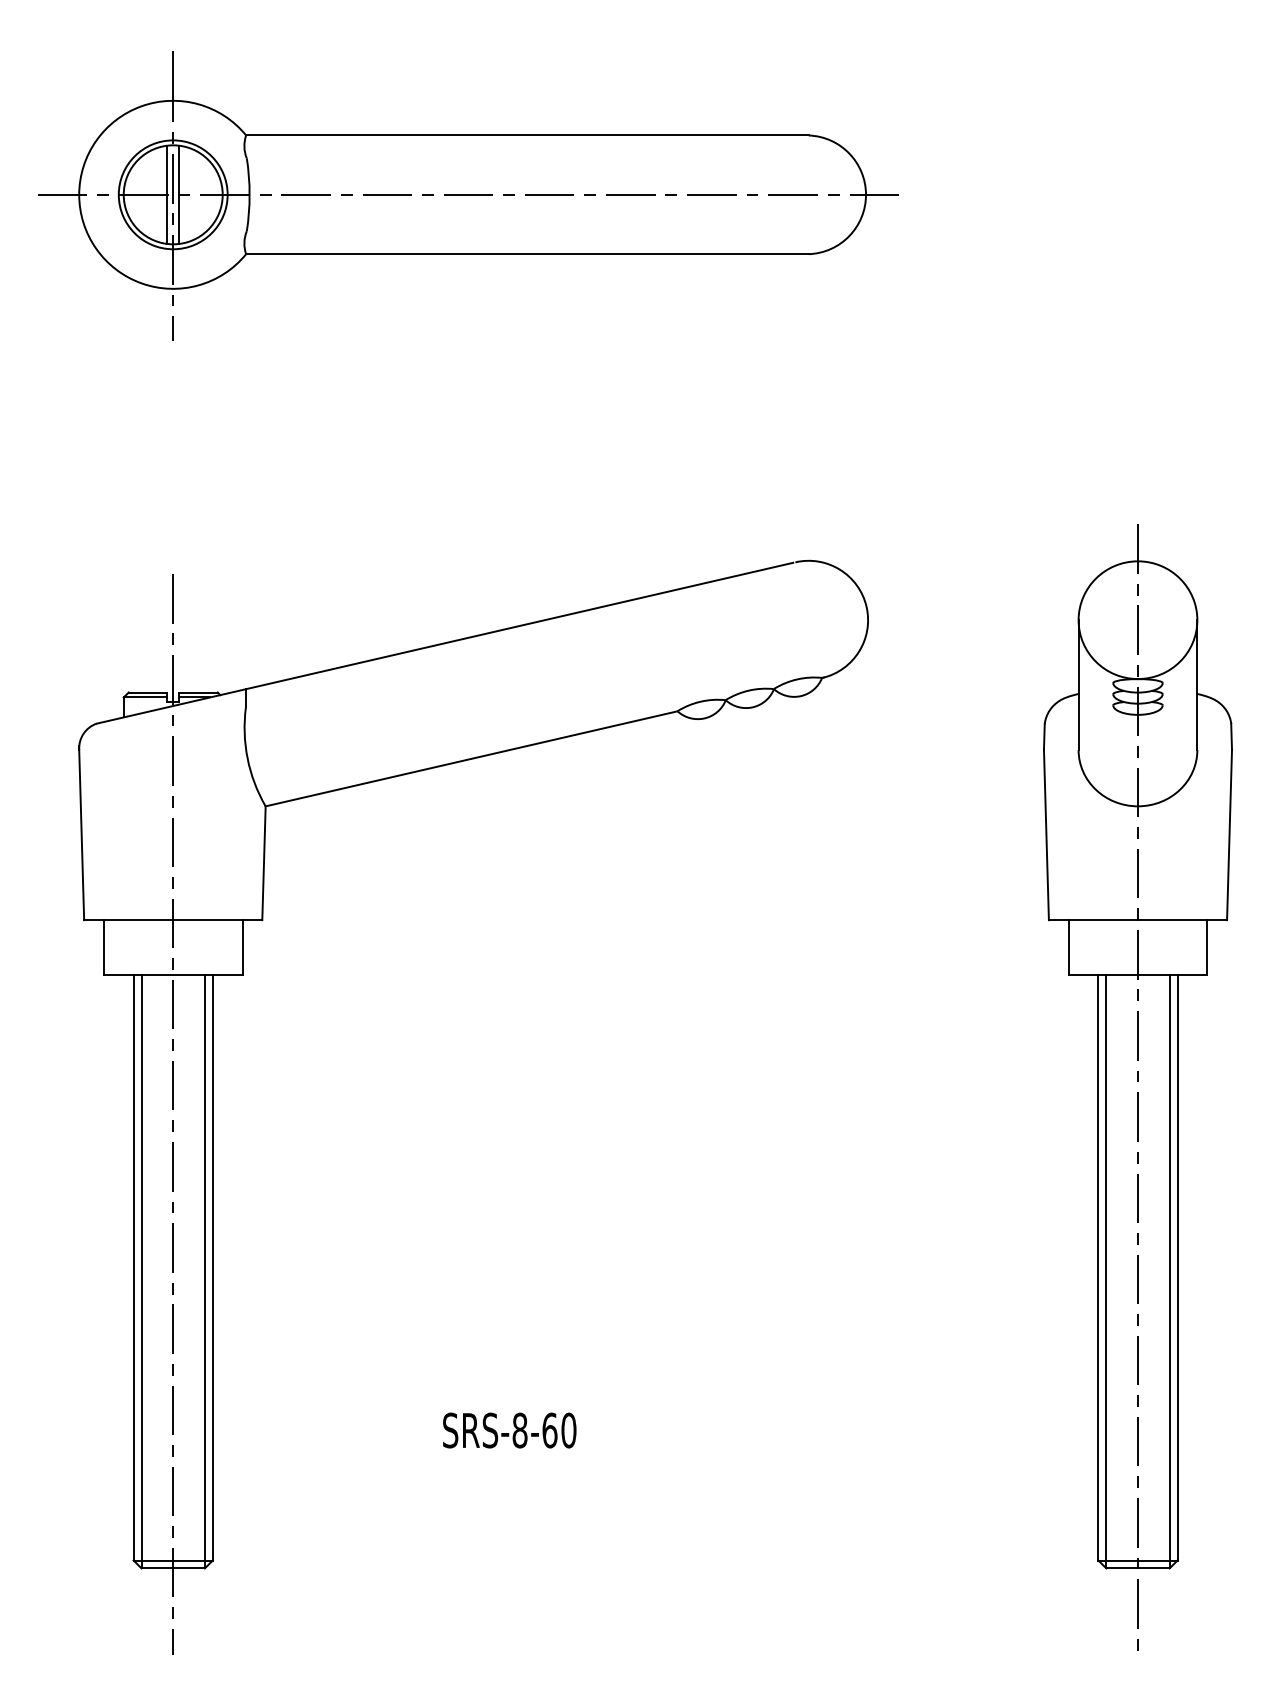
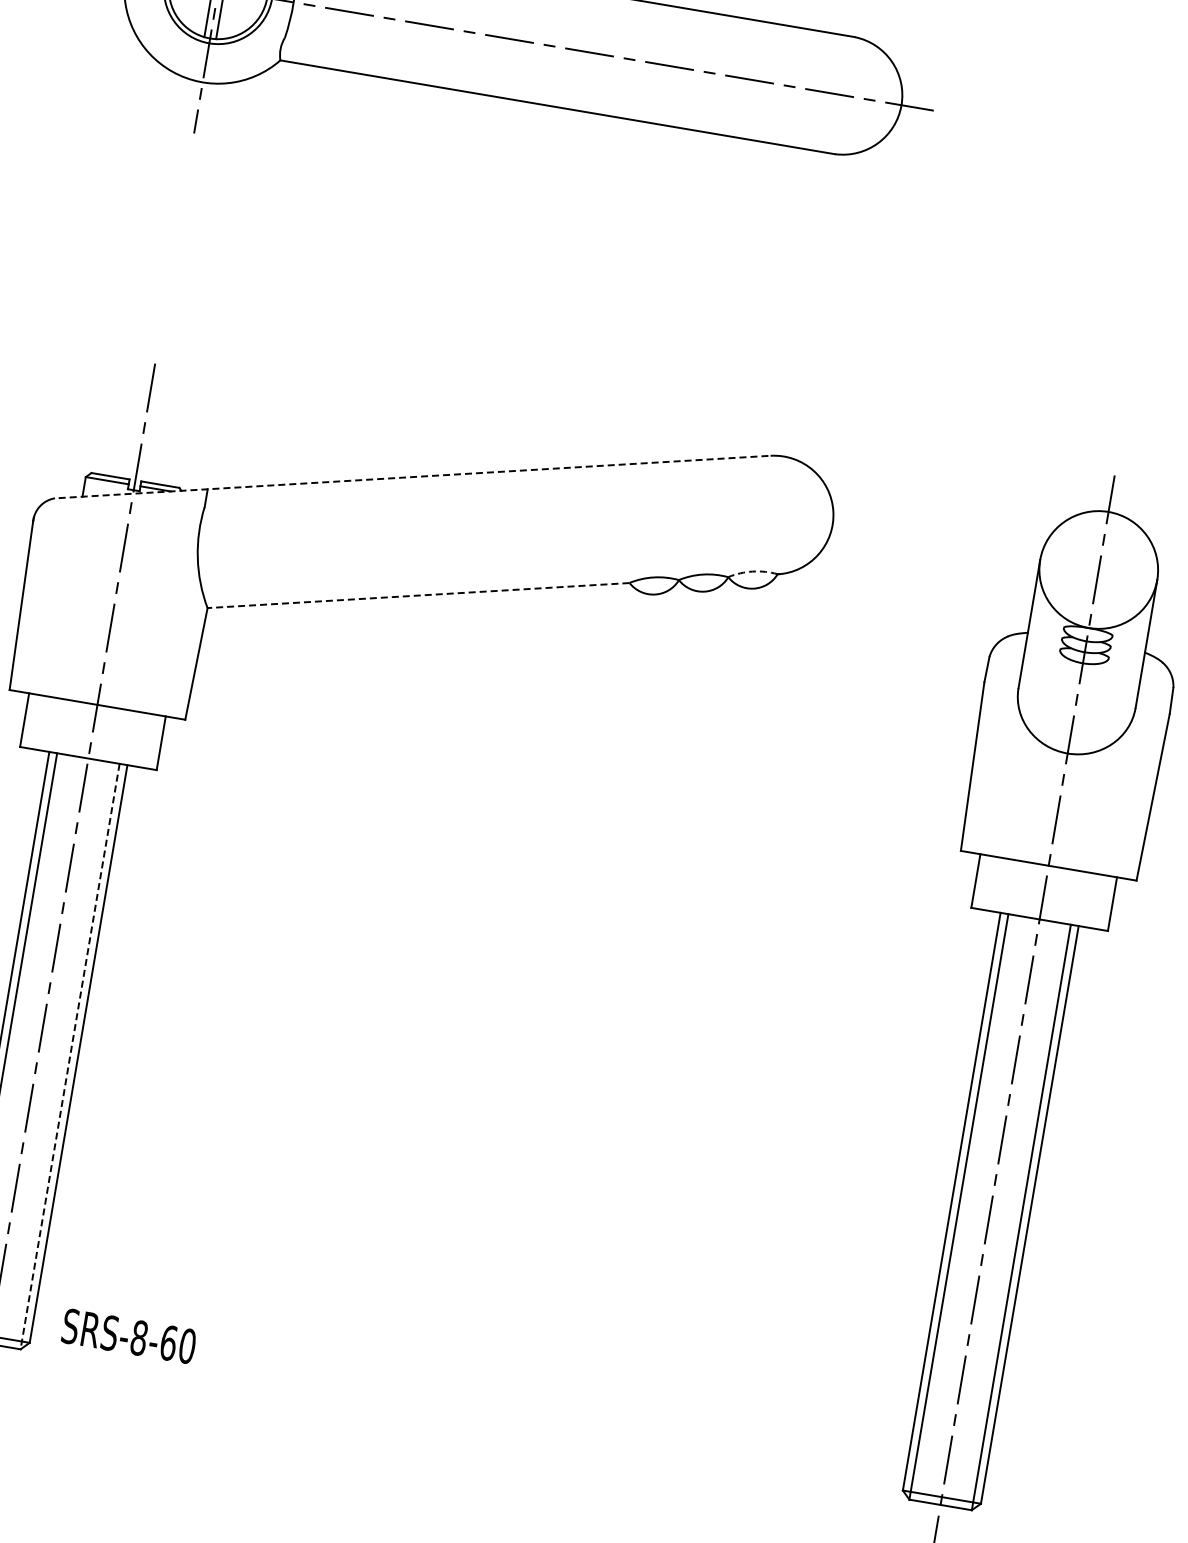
line: (444, 643) -> (411, 477), solid -> dashed
arc: (797, 679) -> (753, 571), solid -> dashed
line: (471, 758) -> (418, 595), solid -> dashed
line: (204, 1271) -> (69, 1056), solid -> dashed
text: (509, 1430) -> (128, 1336), moved

